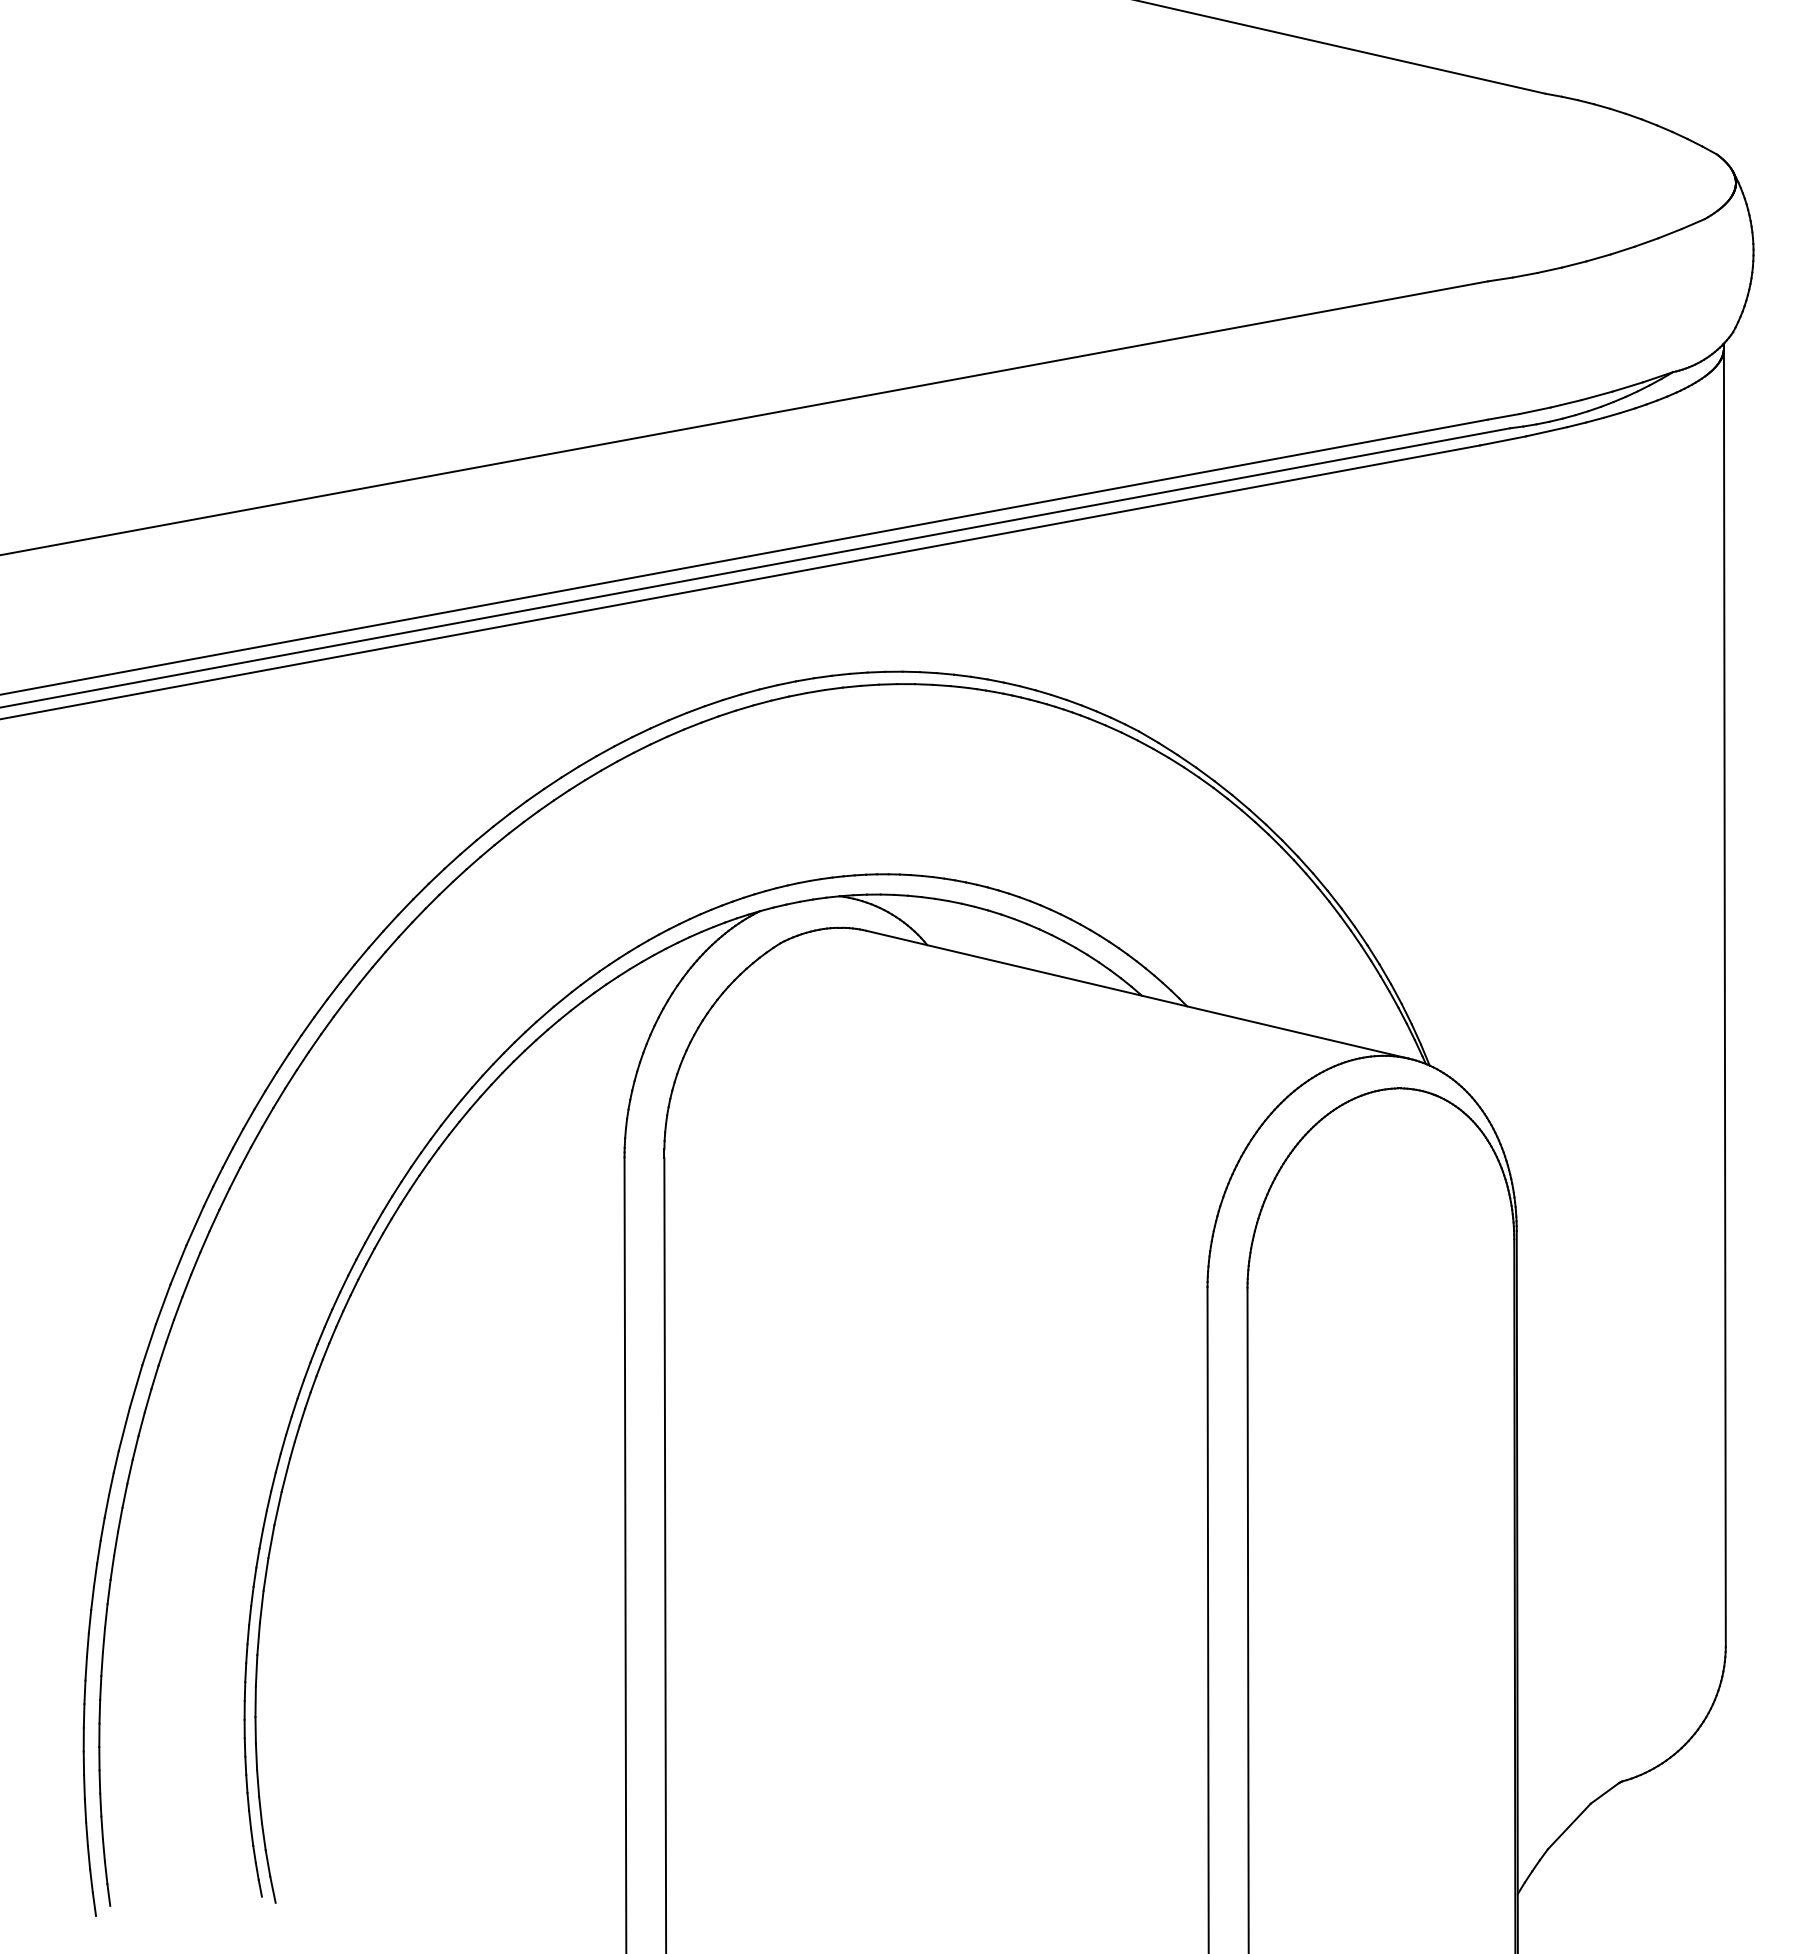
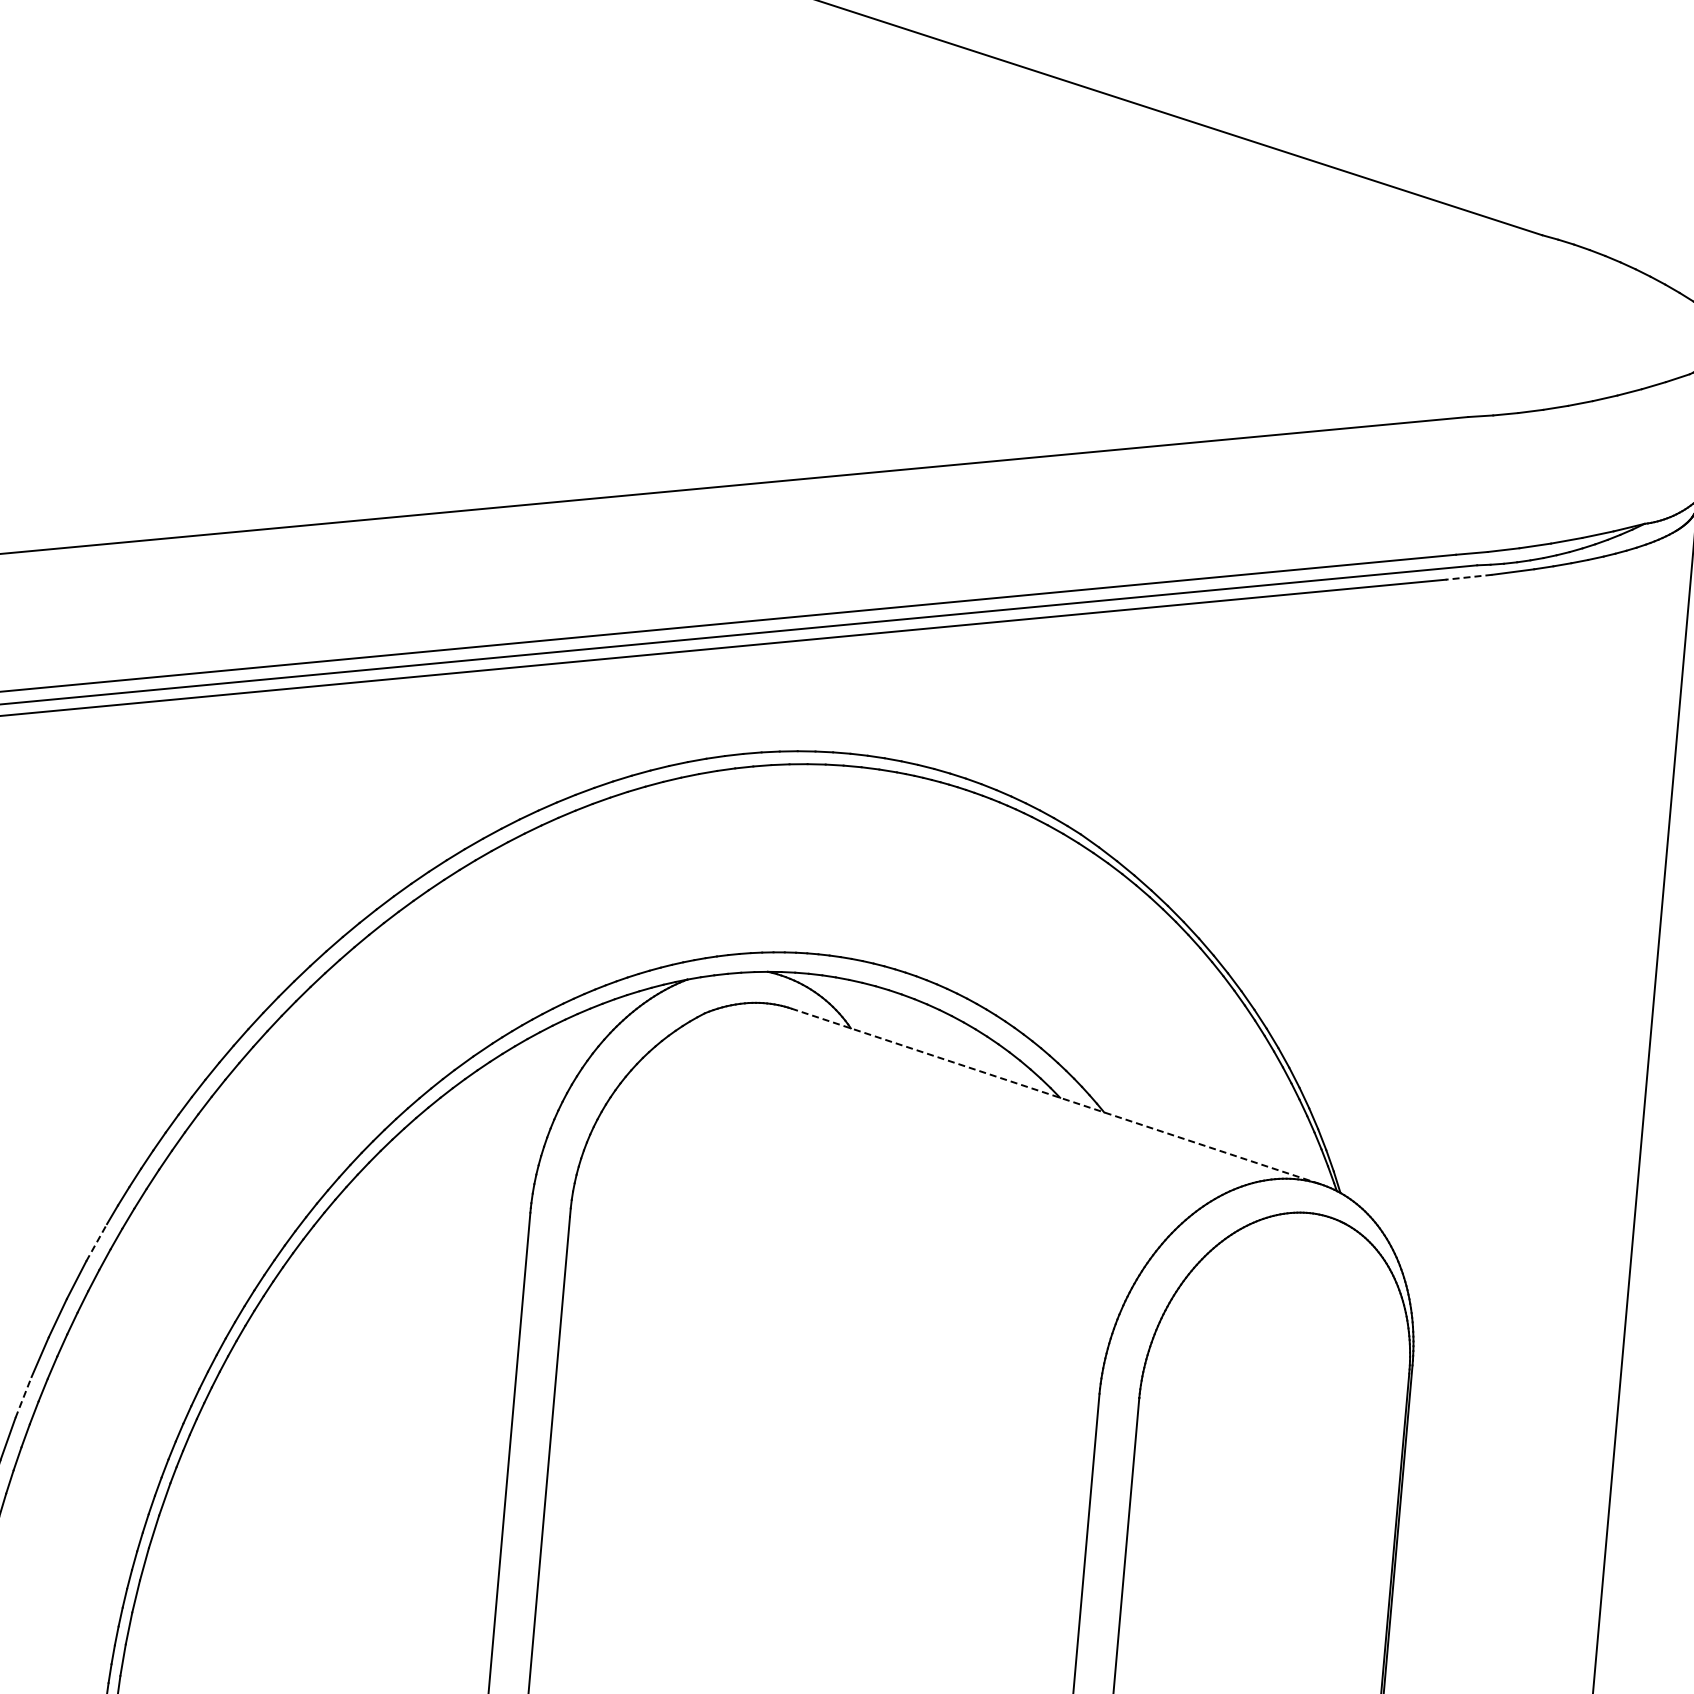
line: (1502, 441) -> (1468, 577), solid -> dashed
line: (1137, 994) -> (1055, 1096), solid -> dashed
line: (195, 1225) -> (96, 1242), solid -> dashed
line: (136, 1385) -> (23, 1396), solid -> dashed

